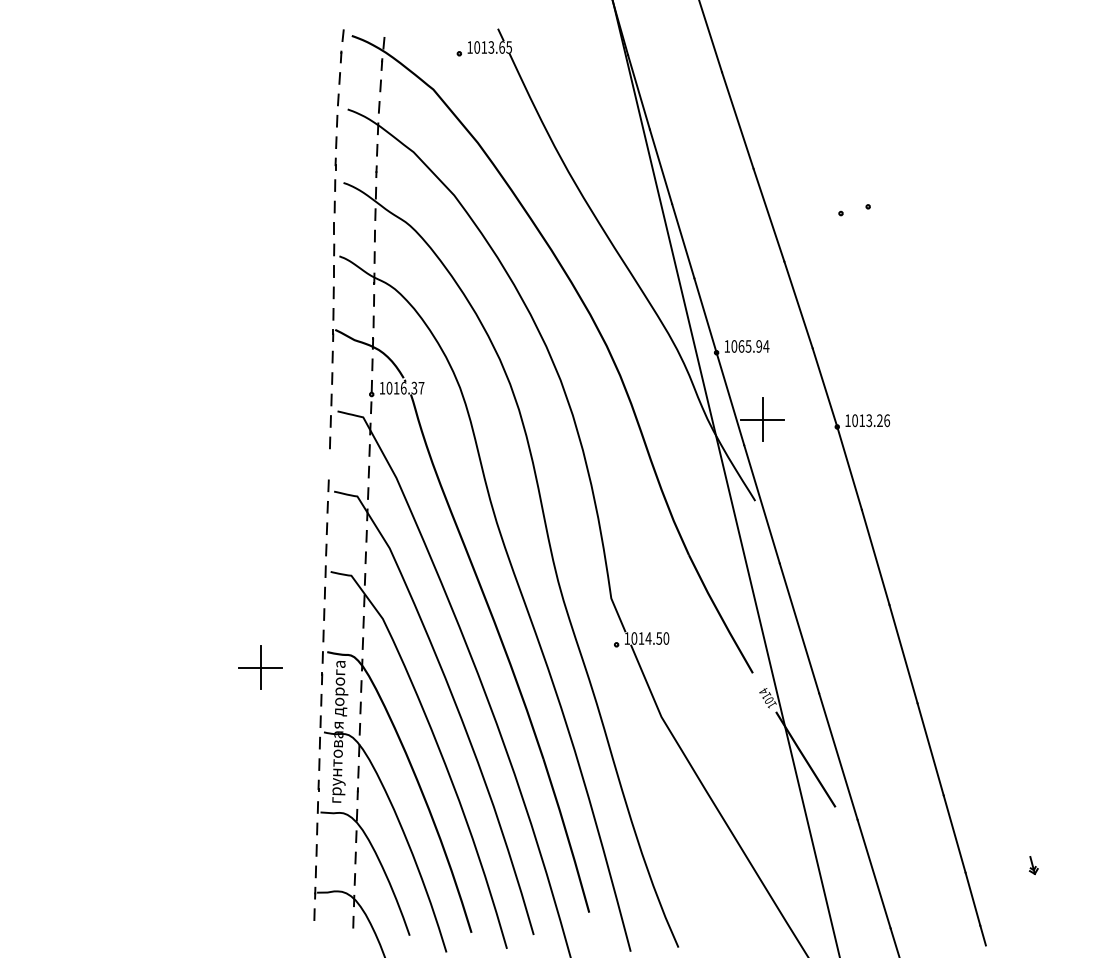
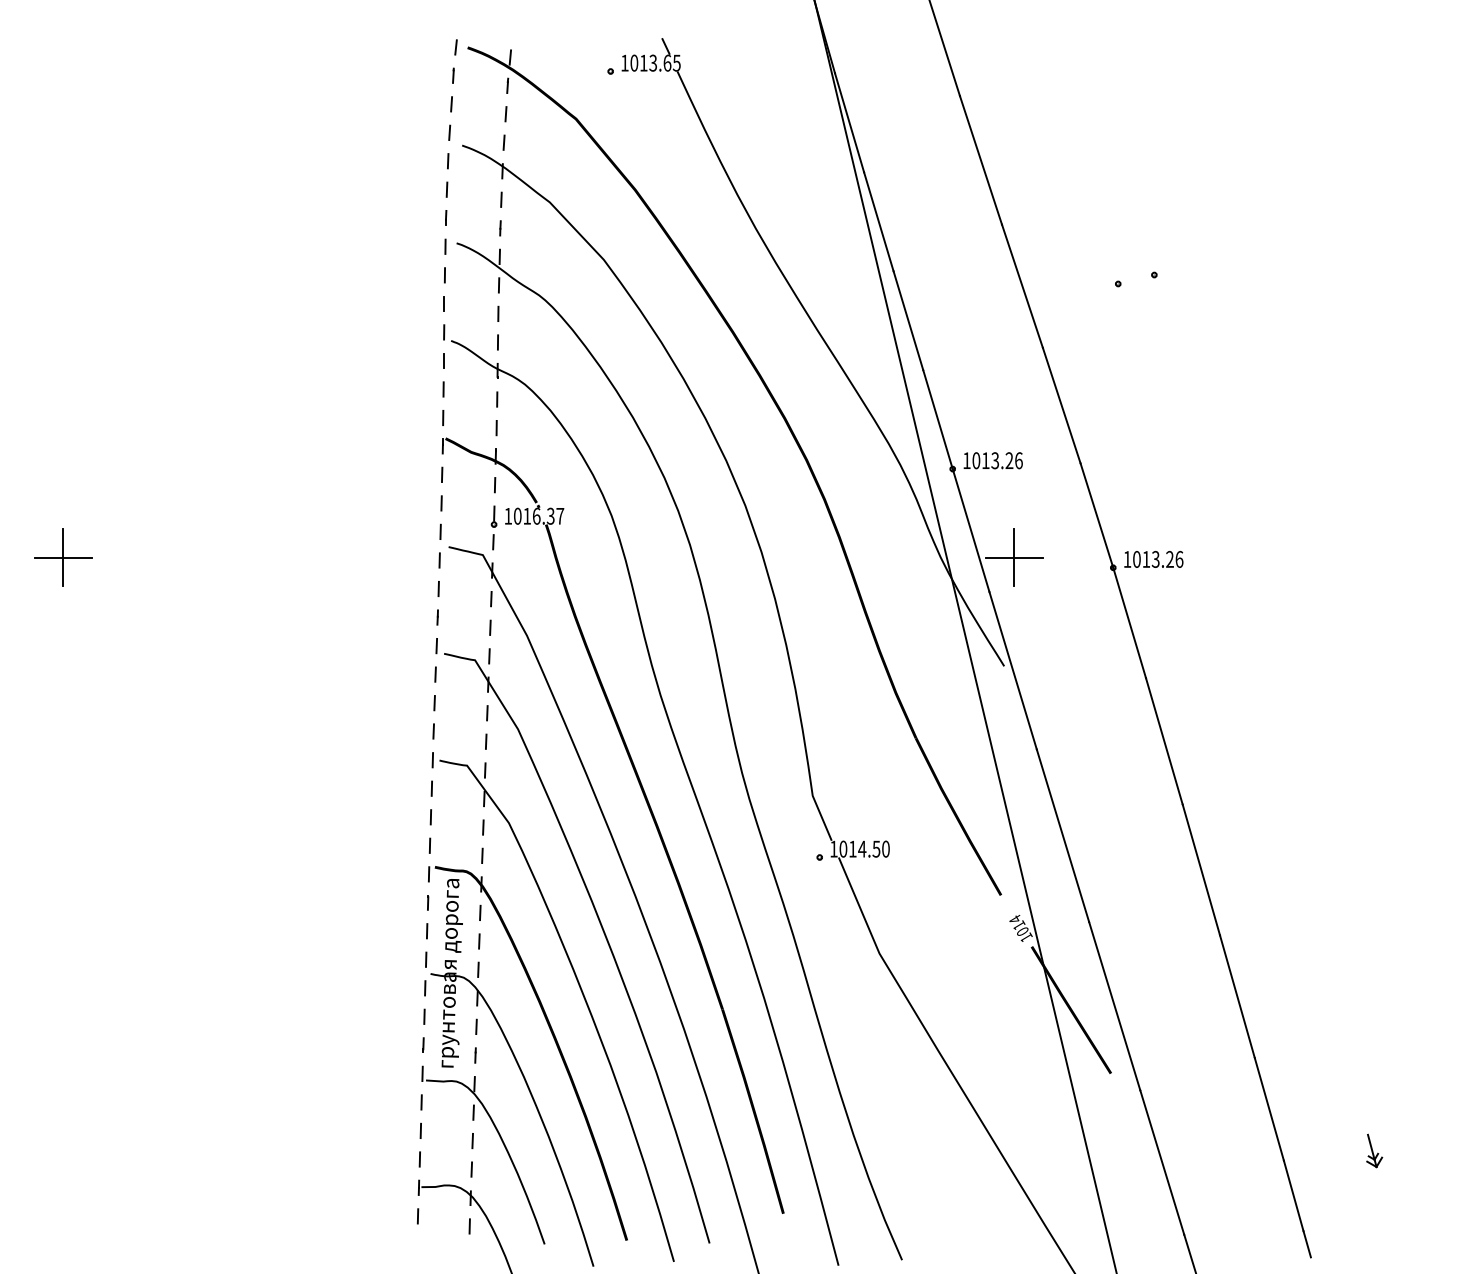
text: (753, 346) -> (1001, 460), 1065.94 -> 1013.26
line: (329, 464) -> (437, 617), added
part: (260, 667) -> (62, 557), moved
part: (1033, 865) -> (1374, 1151), size x1.43

